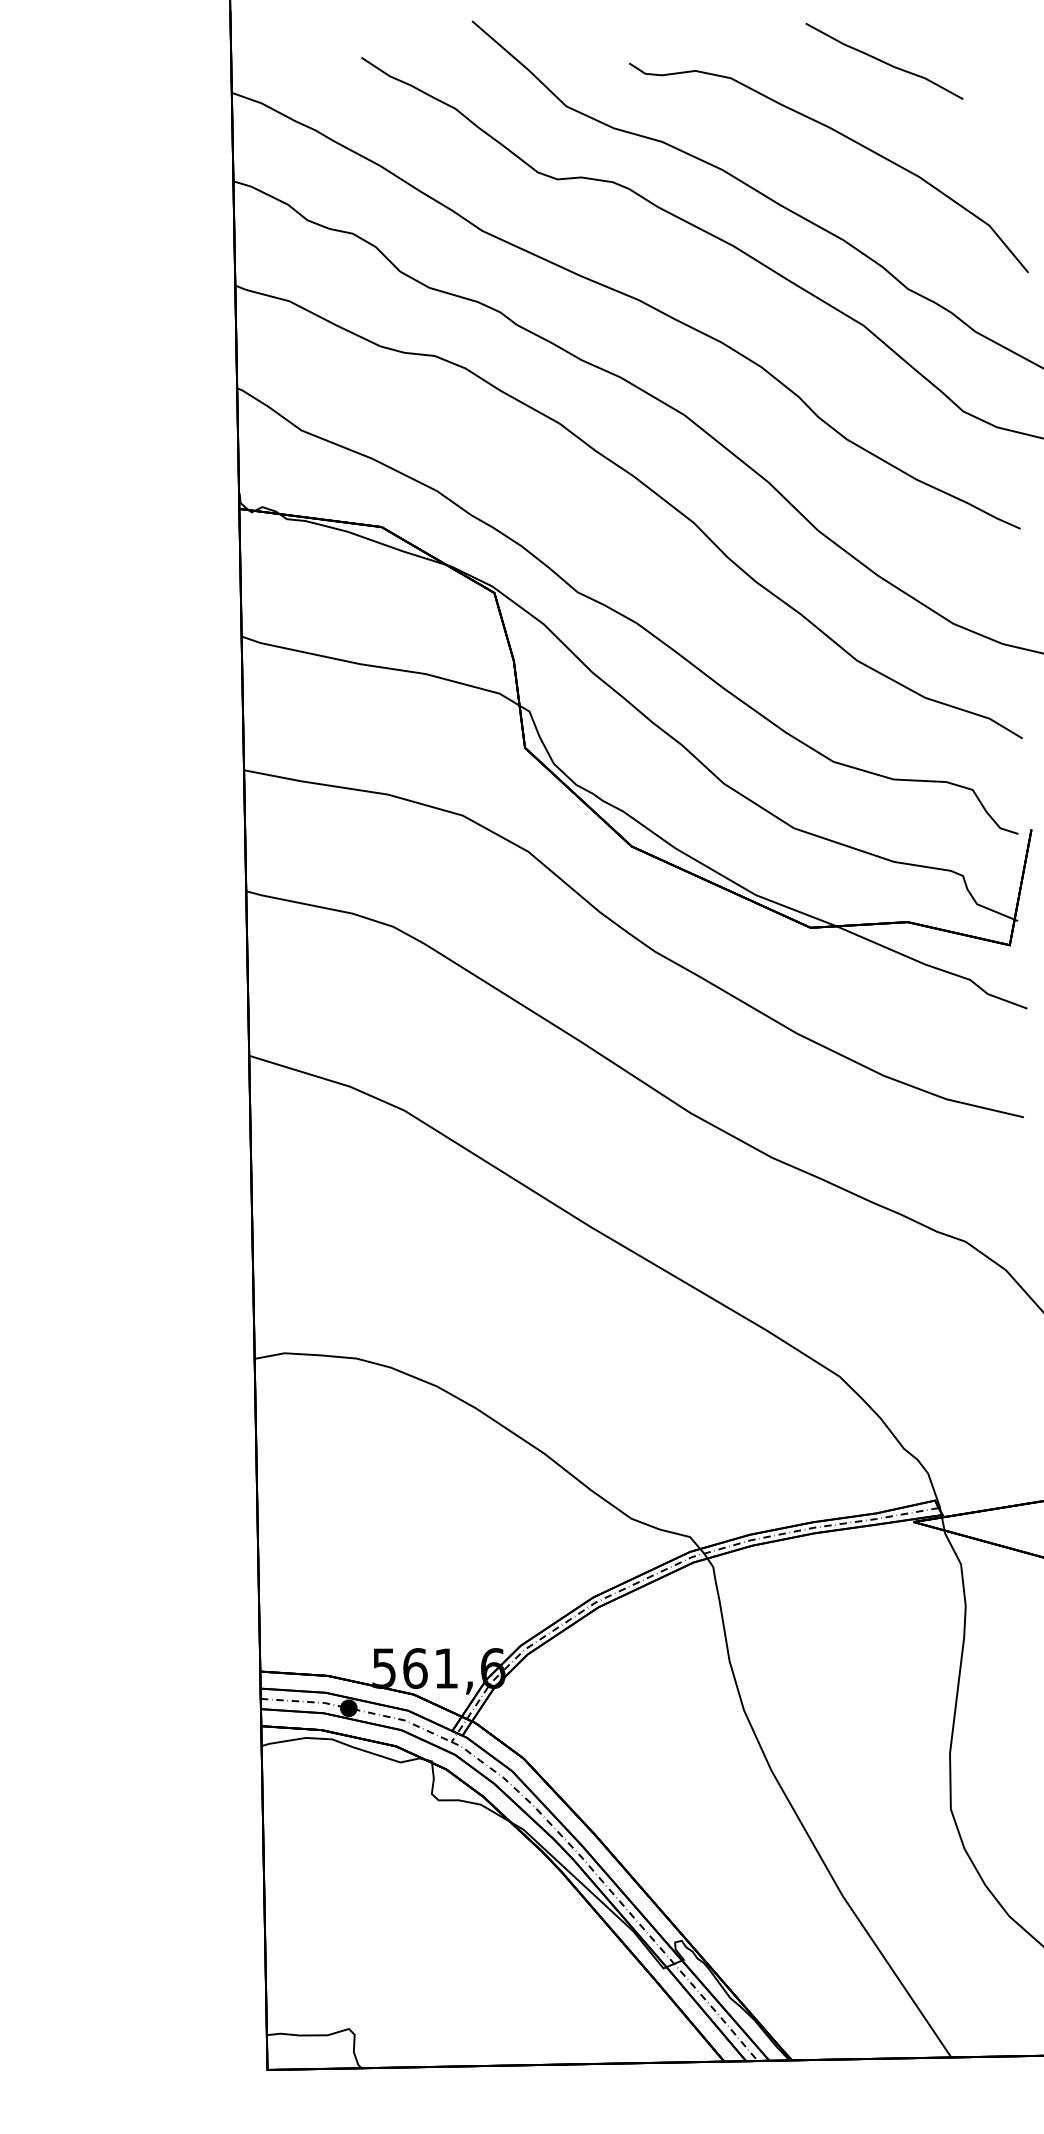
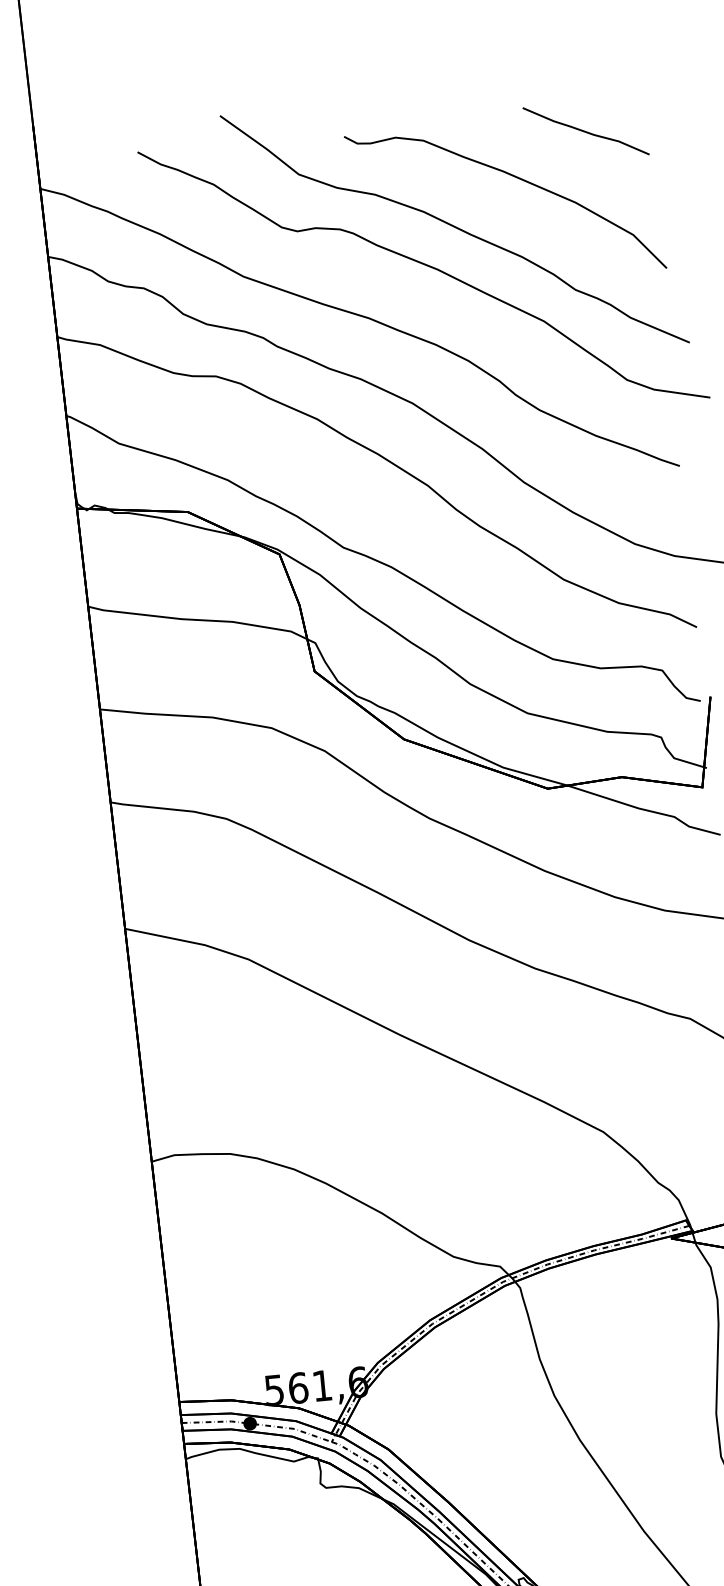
curve: (884, 61) -> (586, 131), moved

